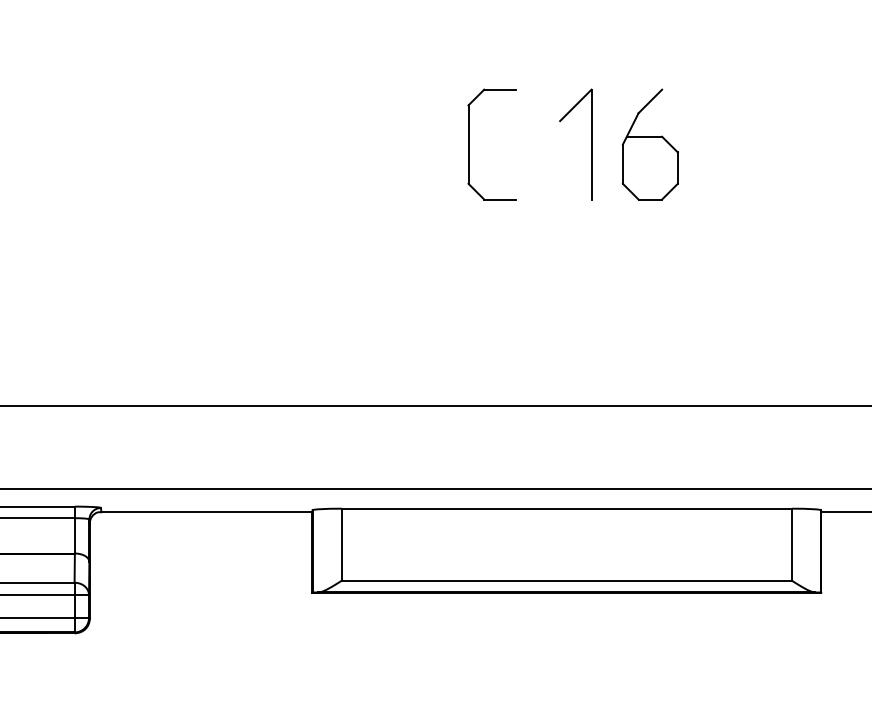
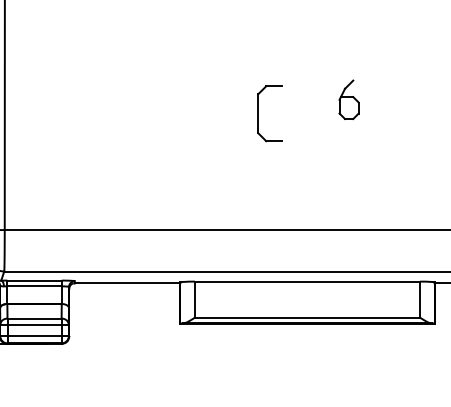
part: (468, 144) -> (258, 113), moved
part: (590, 144) -> (319, 99), removed
part: (648, 144) -> (348, 99), size x0.7

